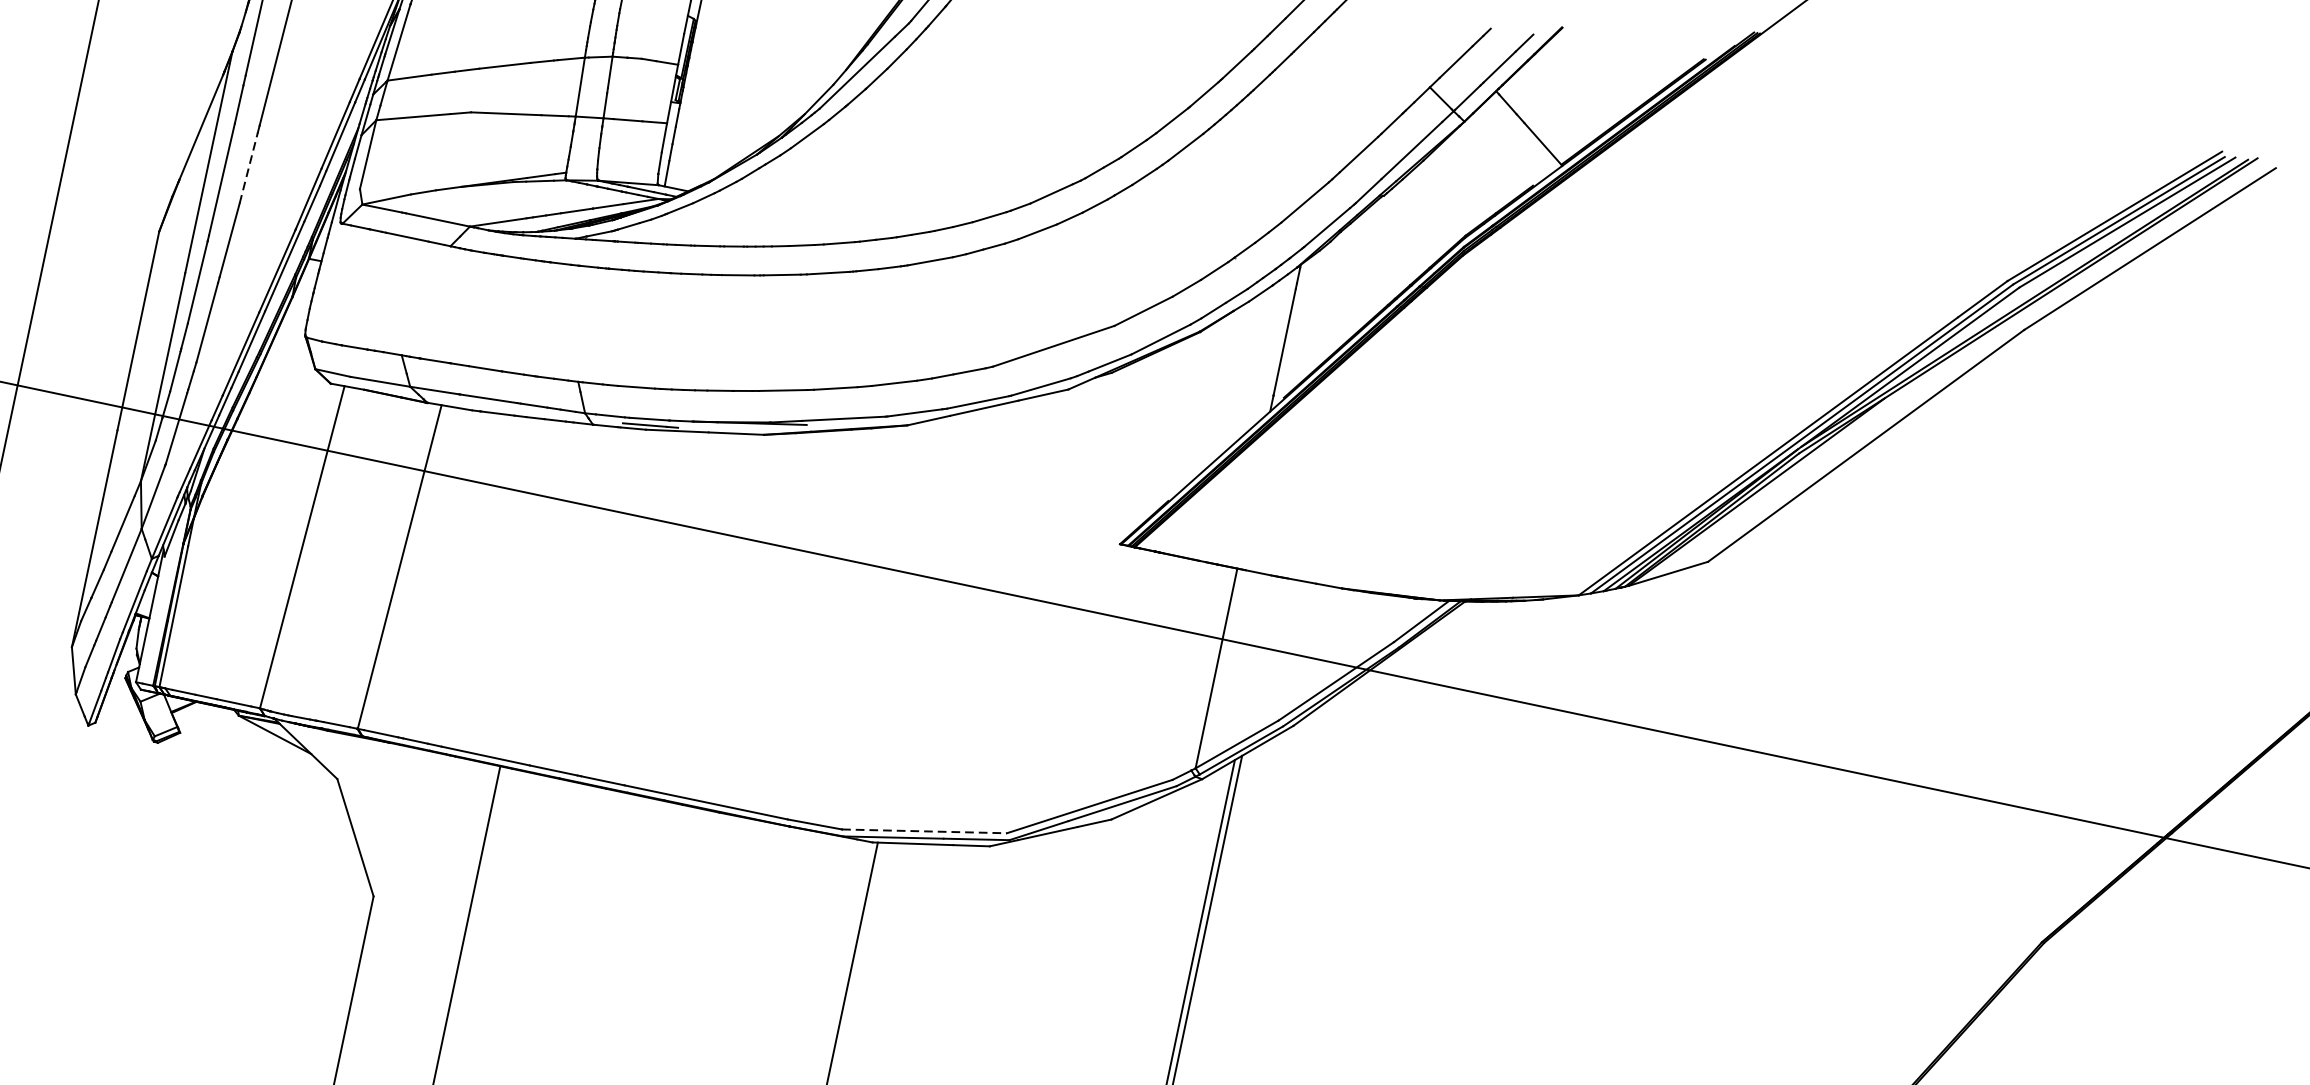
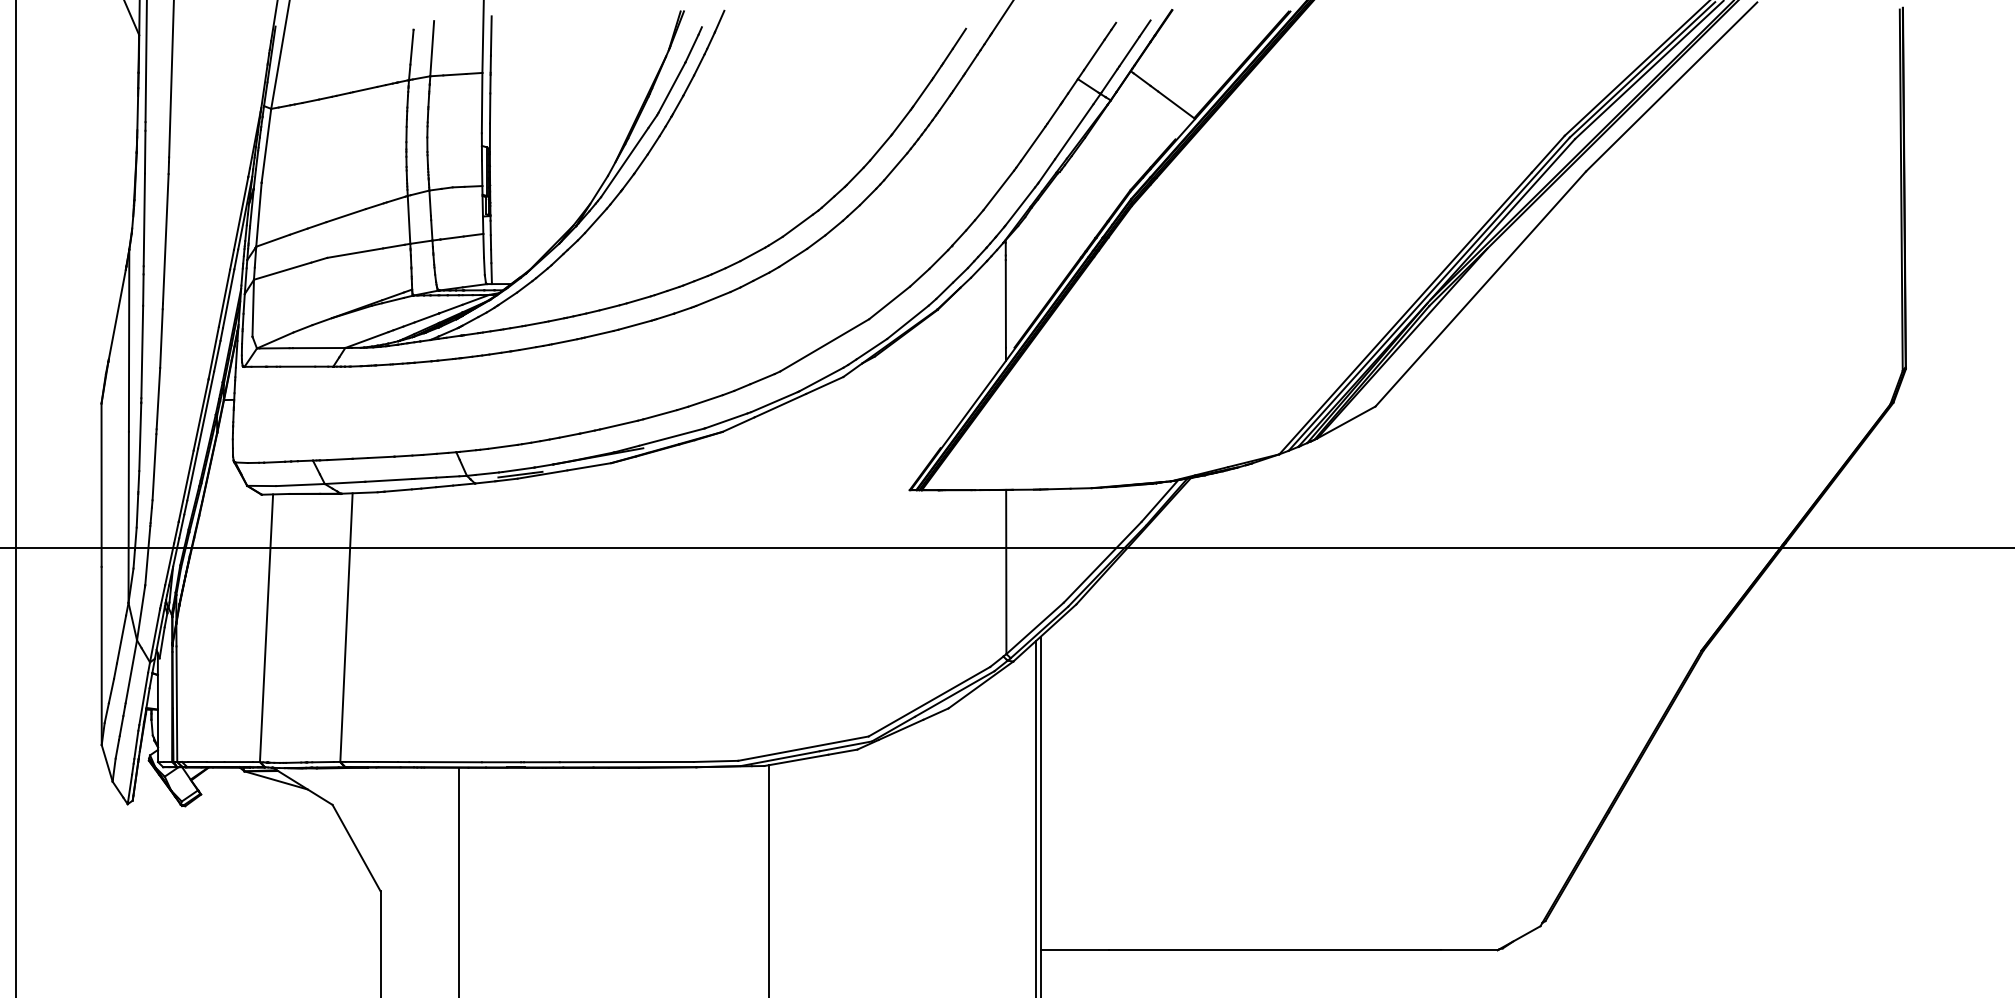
line: (248, 167) -> (161, 338), dashed -> solid
line: (924, 831) -> (803, 748), dashed -> solid

